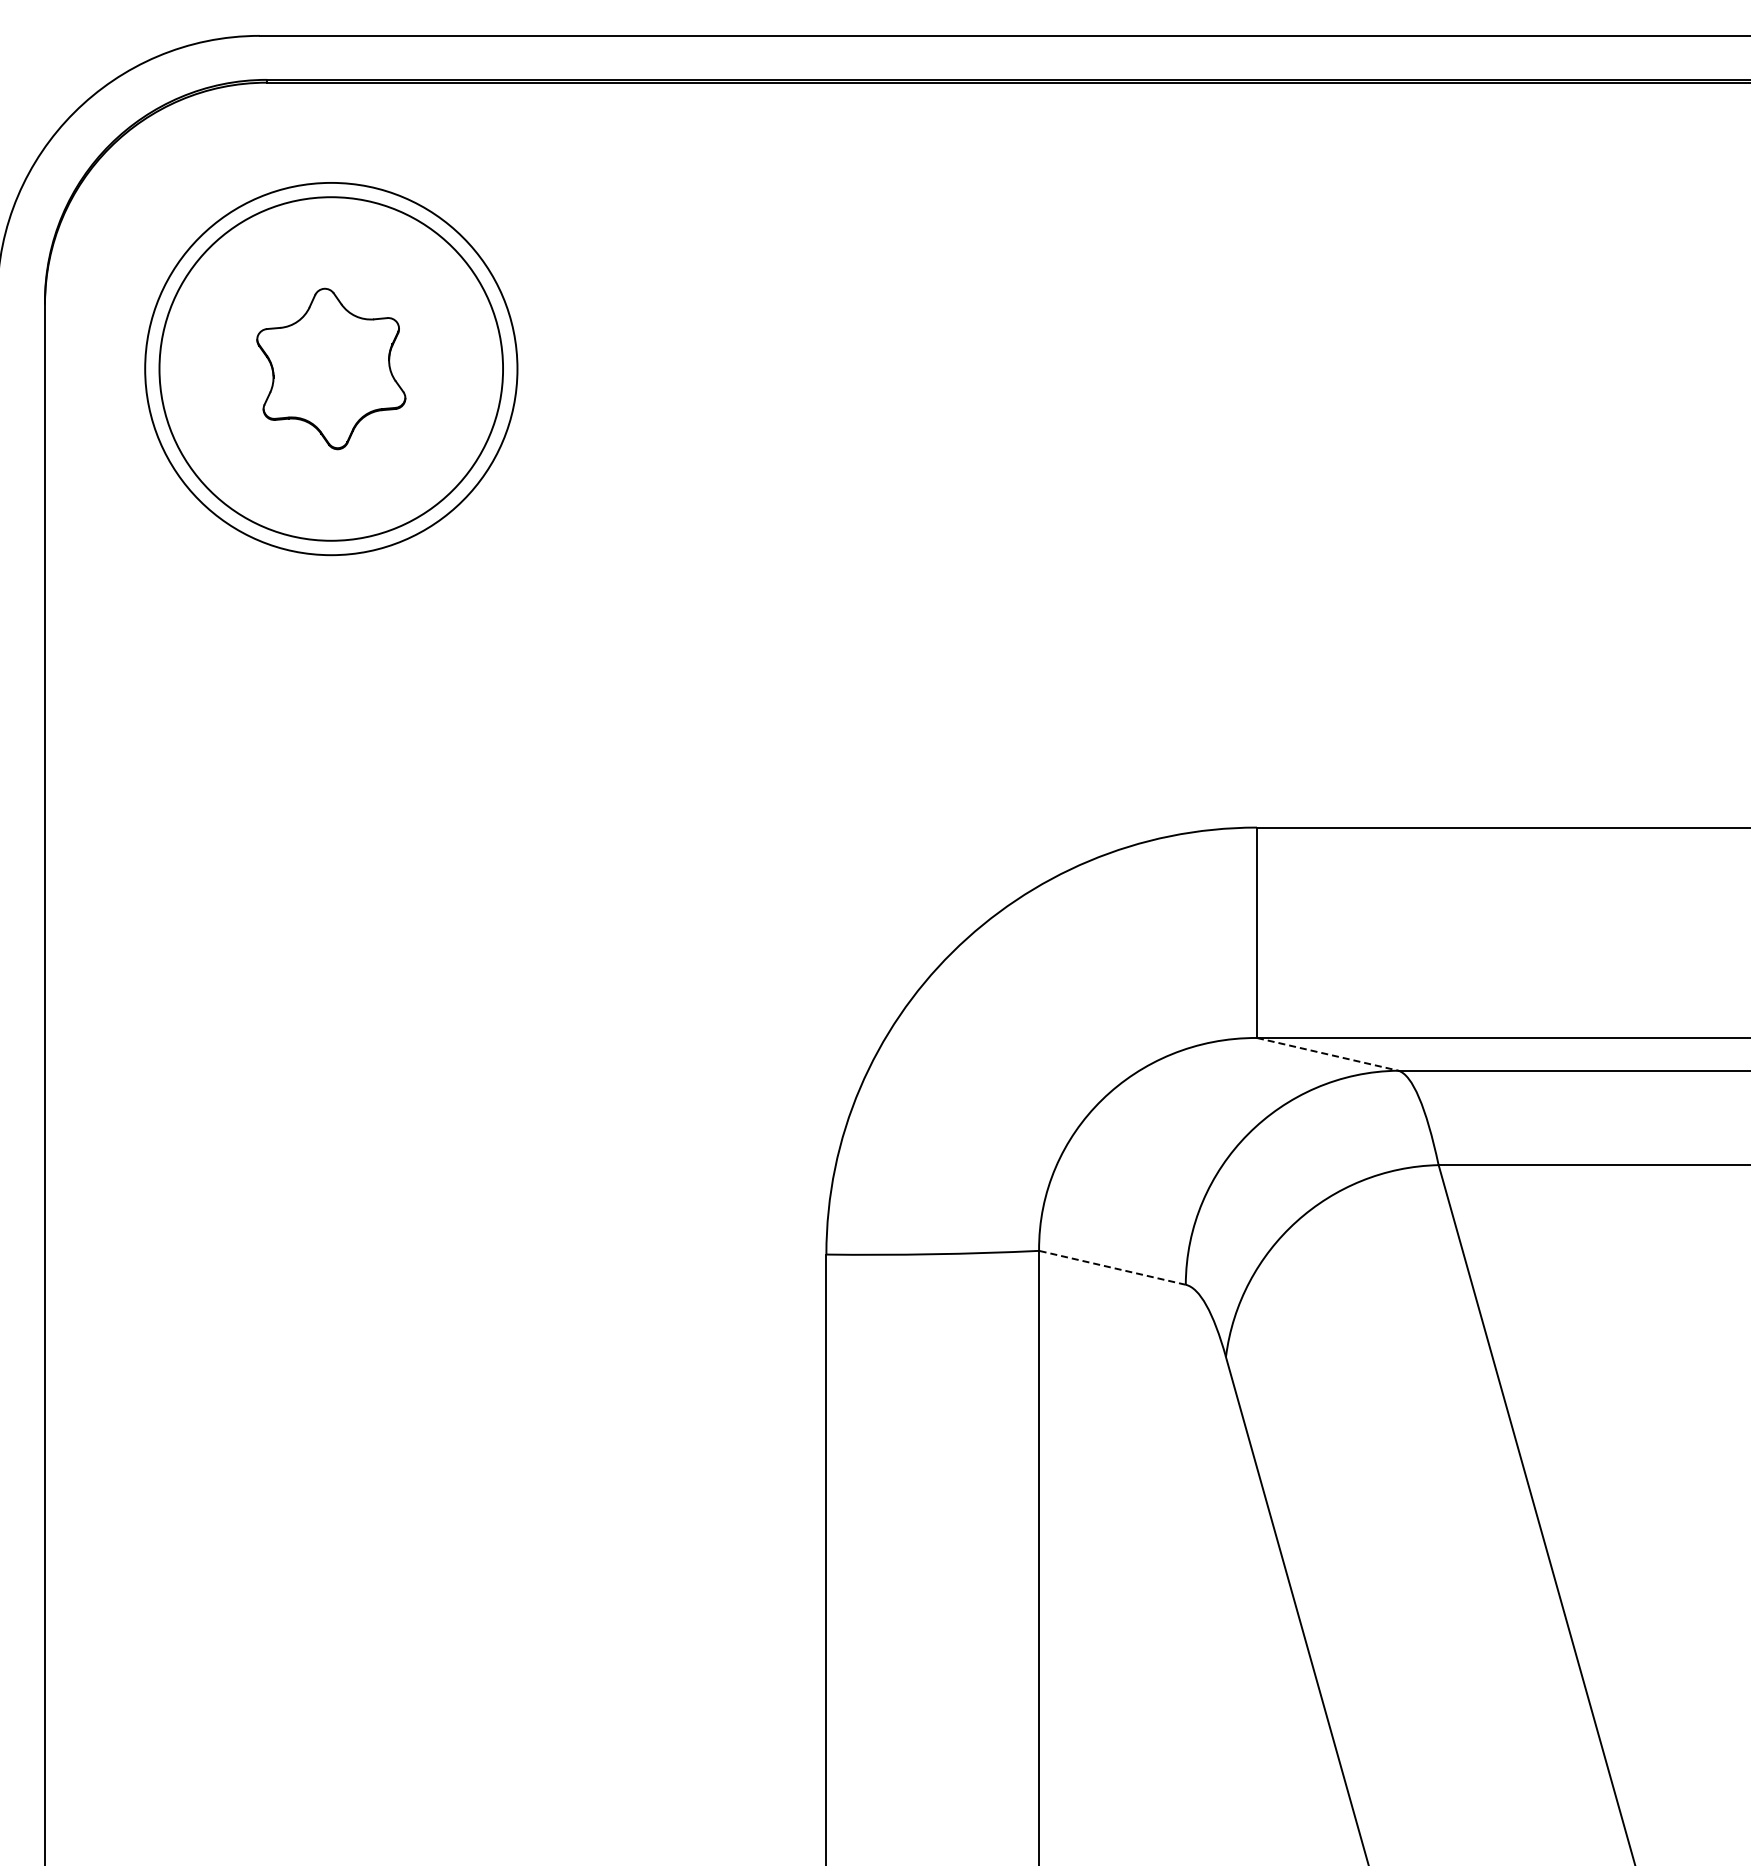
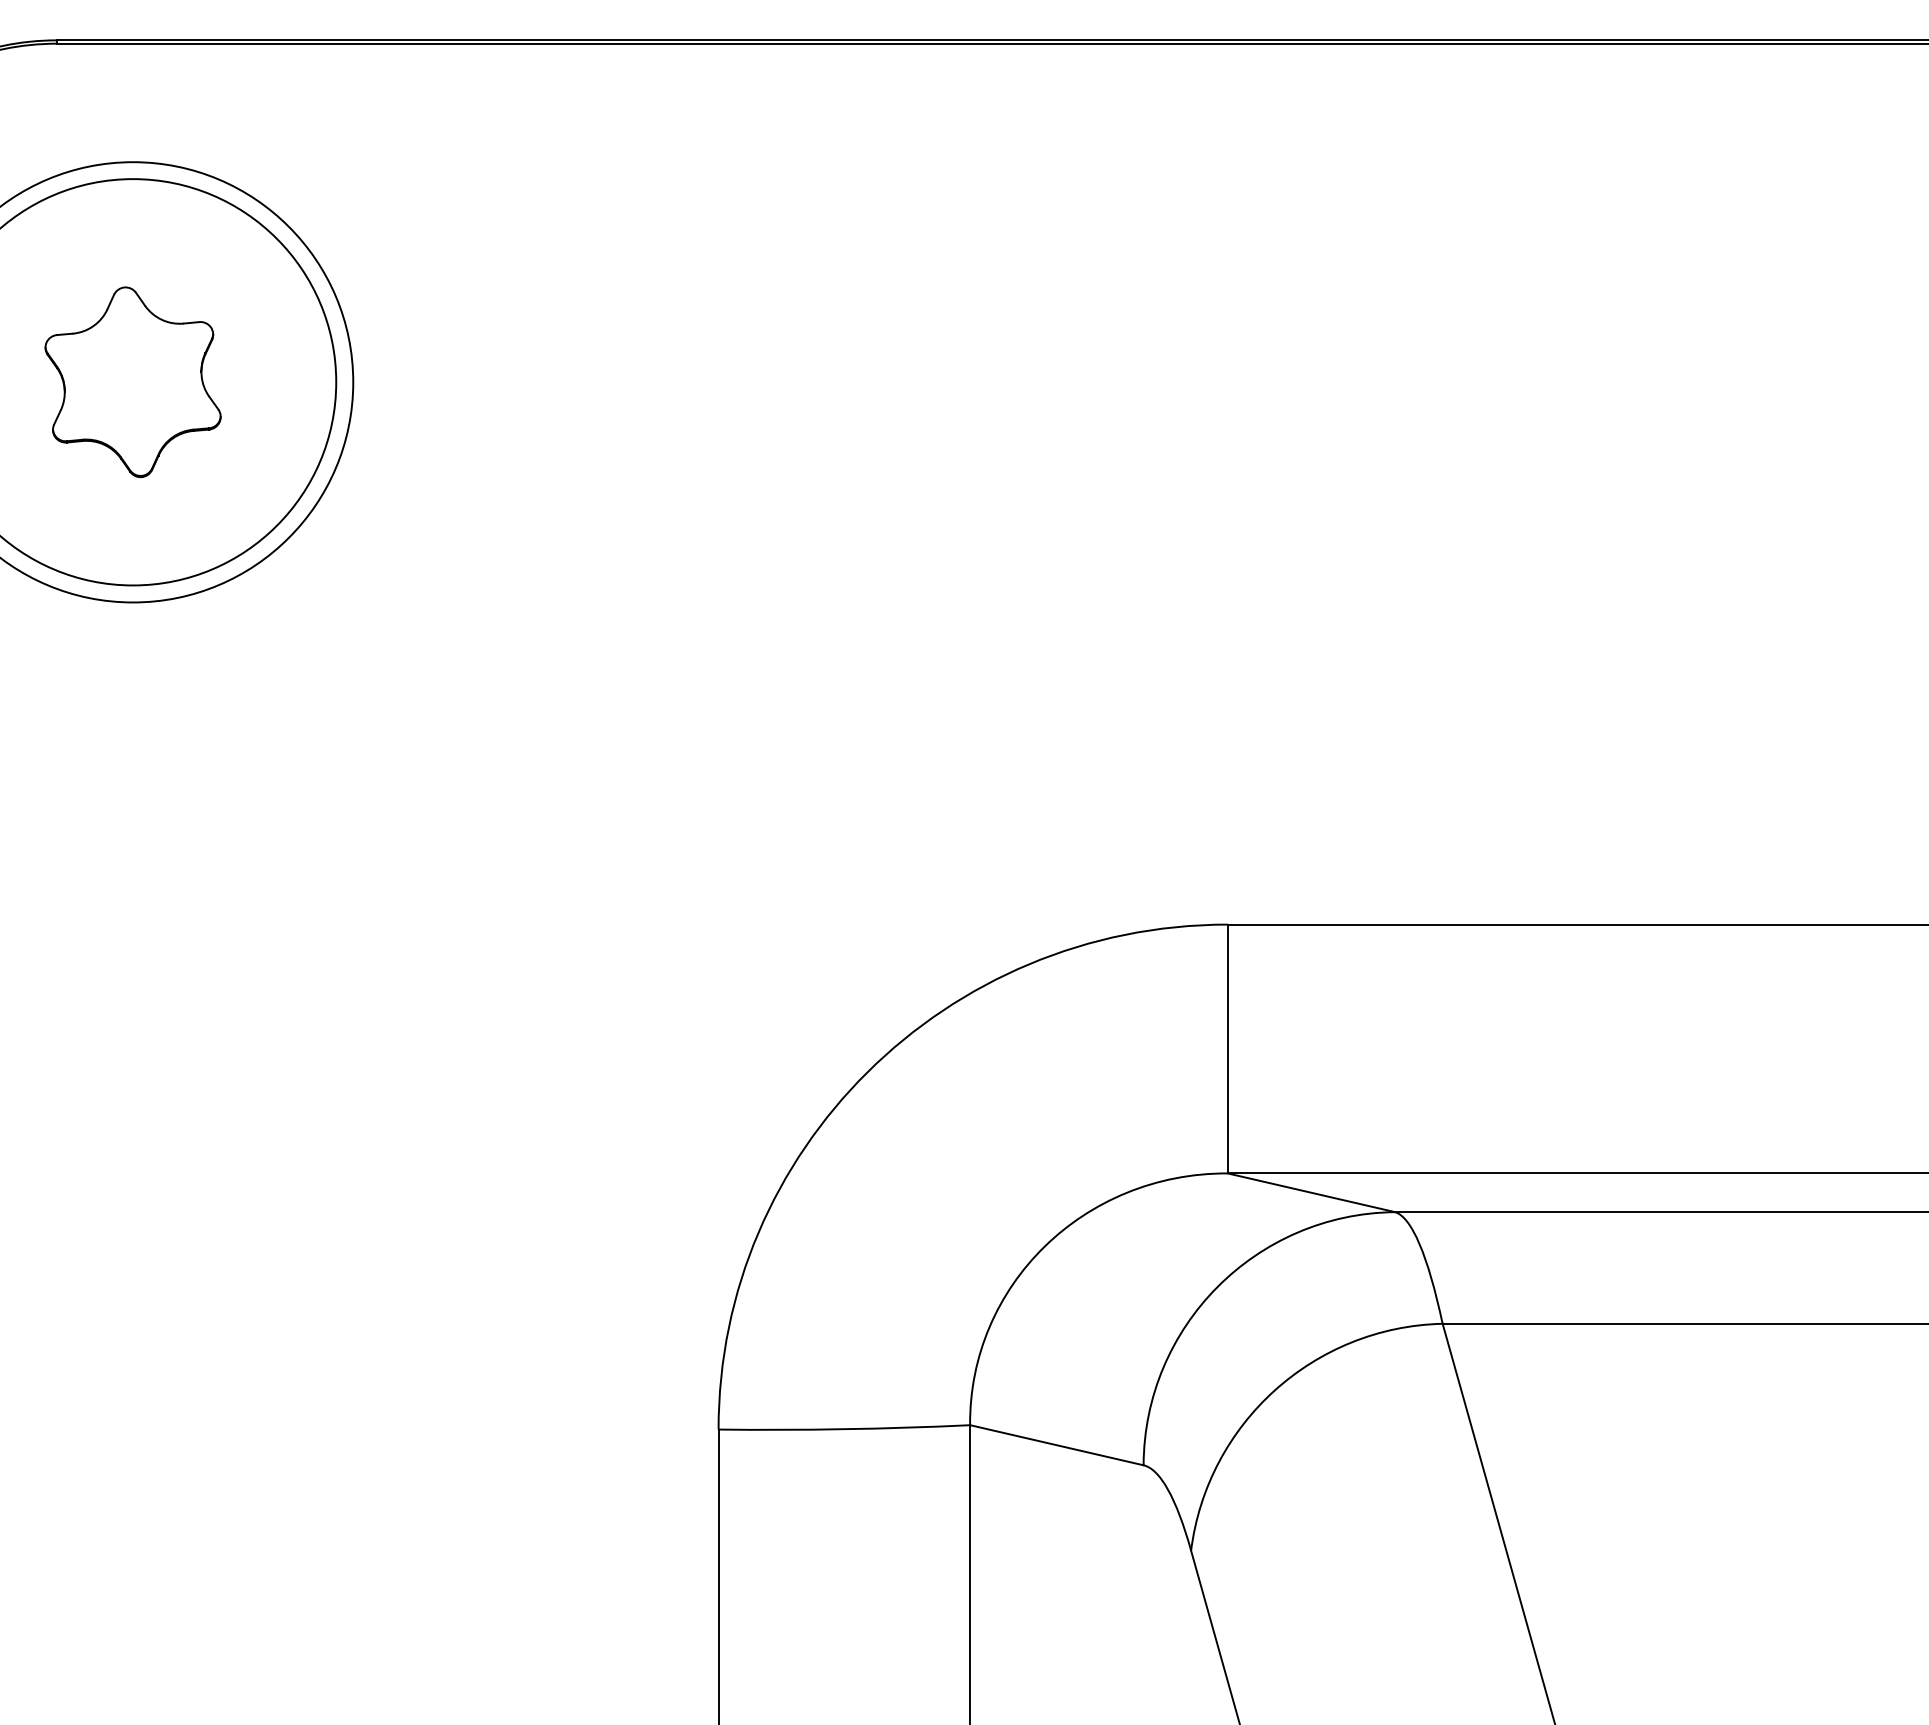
line: (1327, 1054) -> (1311, 1192), dashed -> solid
line: (1111, 1267) -> (1055, 1444), dashed -> solid

